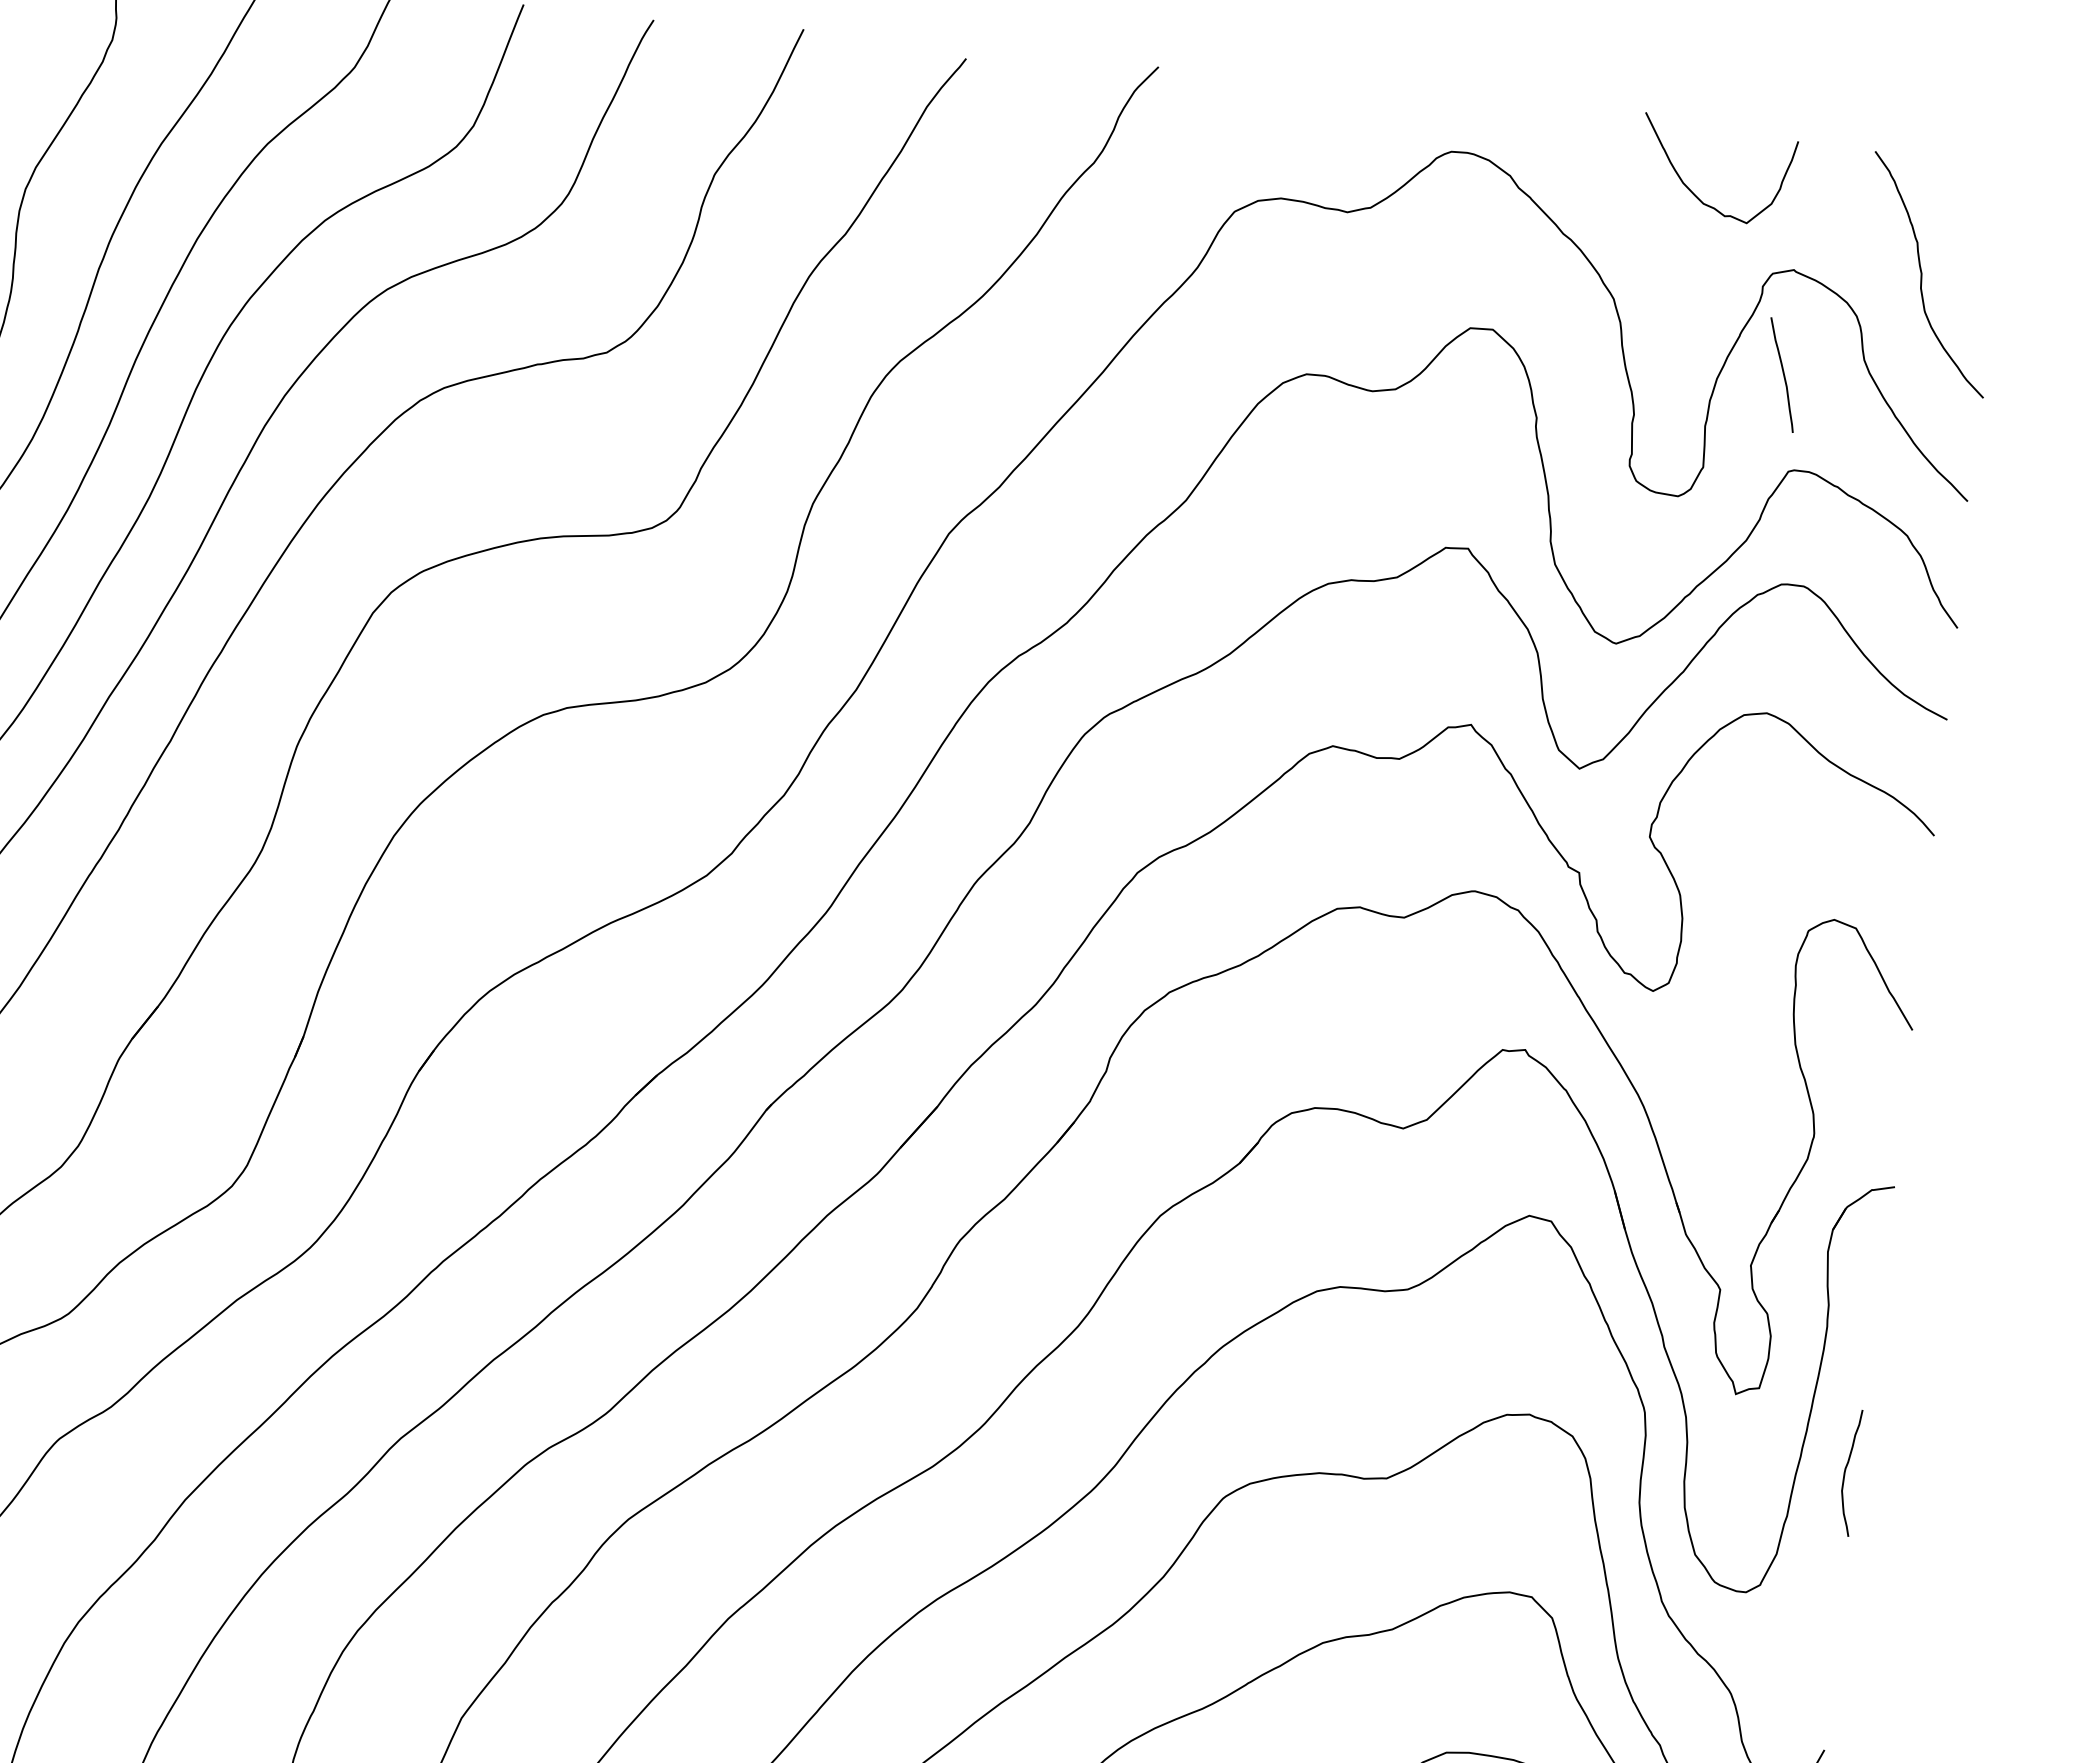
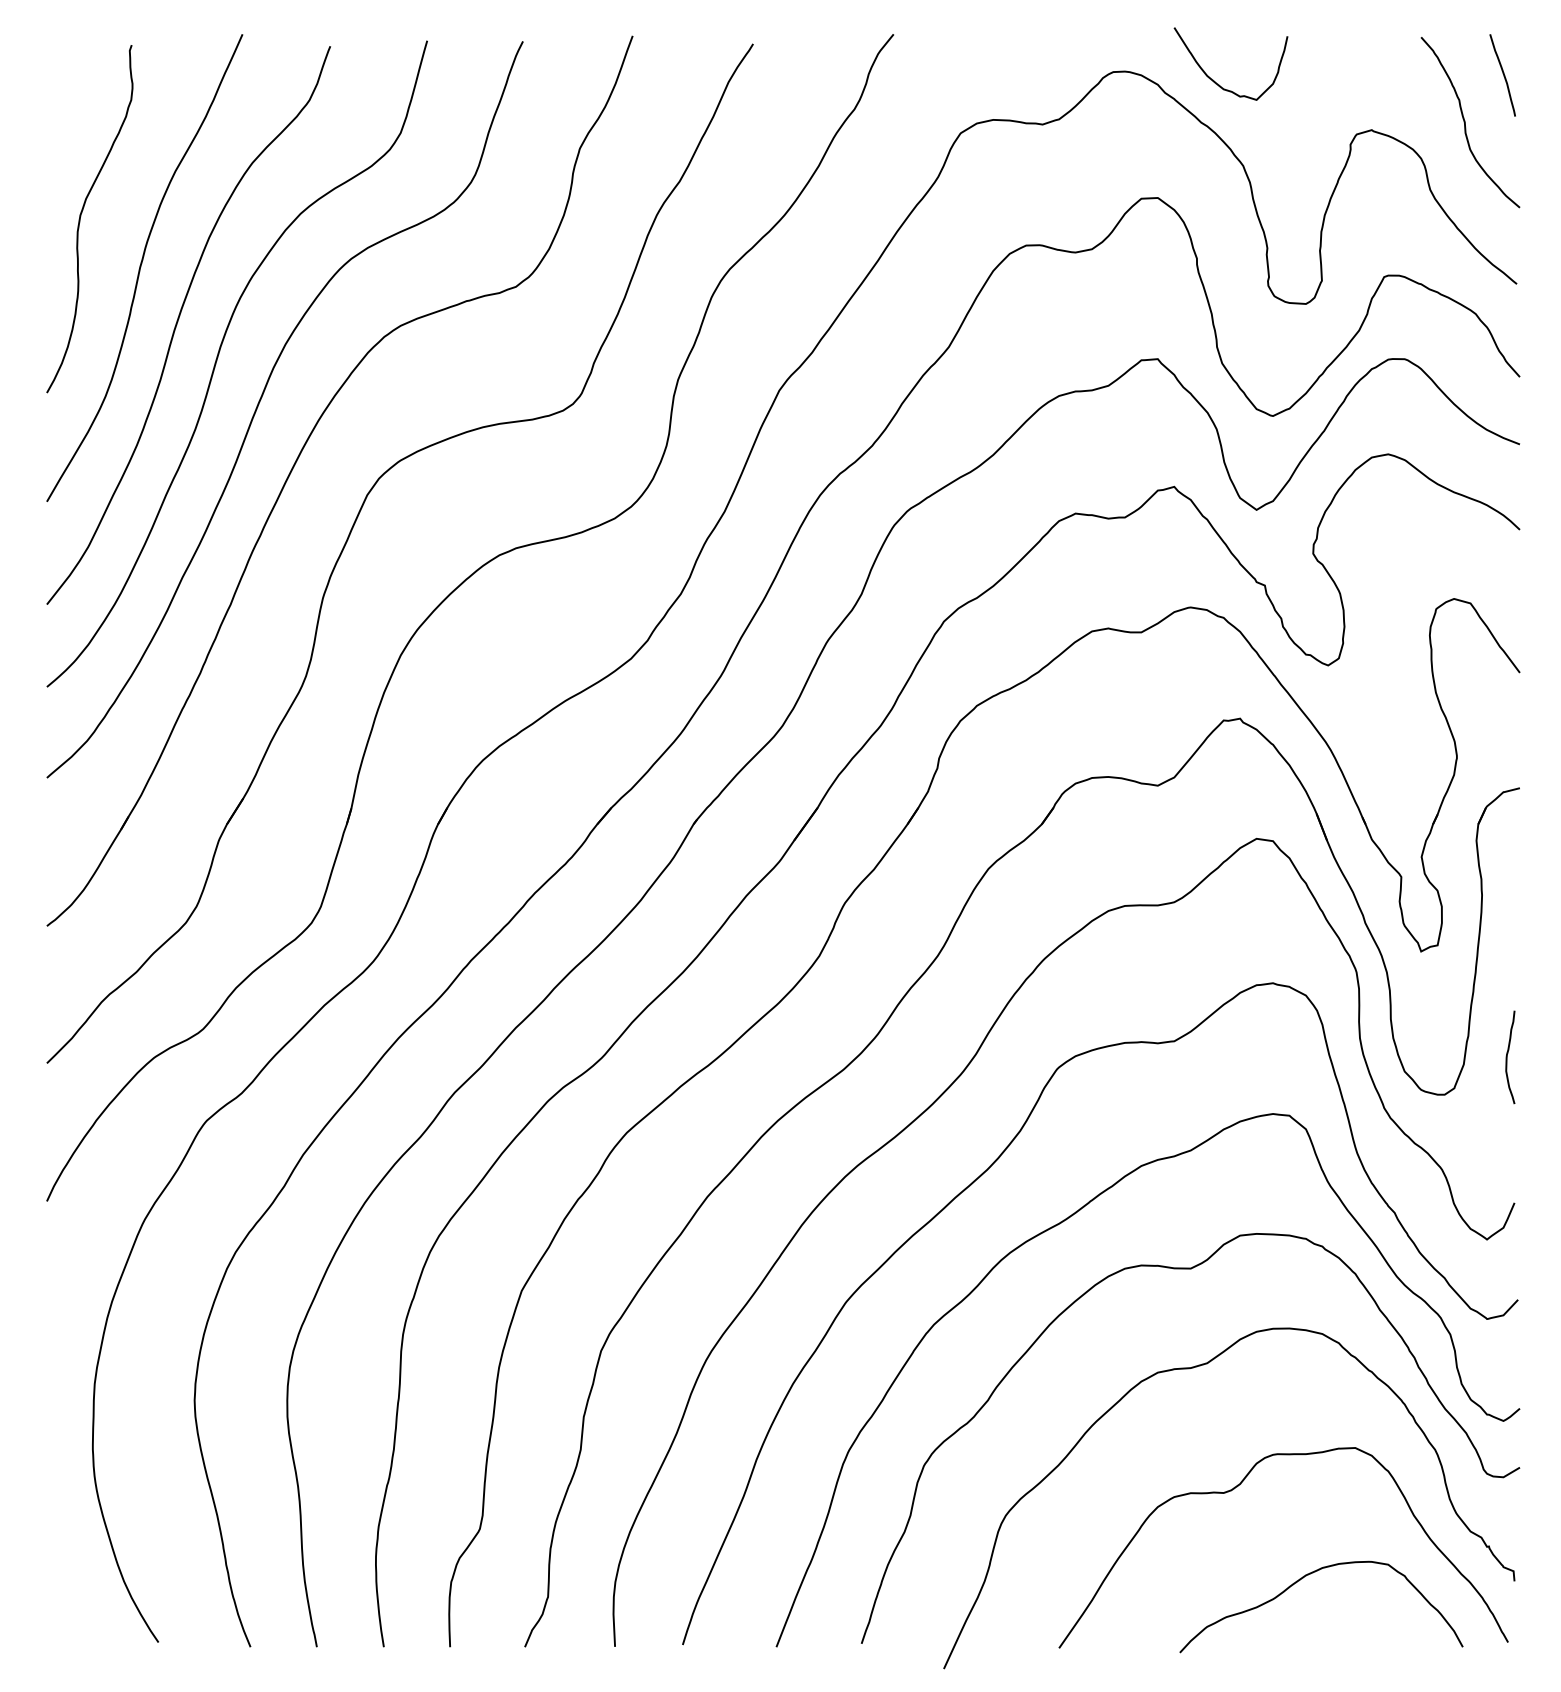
curve: (1691, 188) -> (1213, 79), moved
curve: (1783, 375) -> (1503, 75), moved
curve: (1845, 1472) -> (1507, 1057), moved

